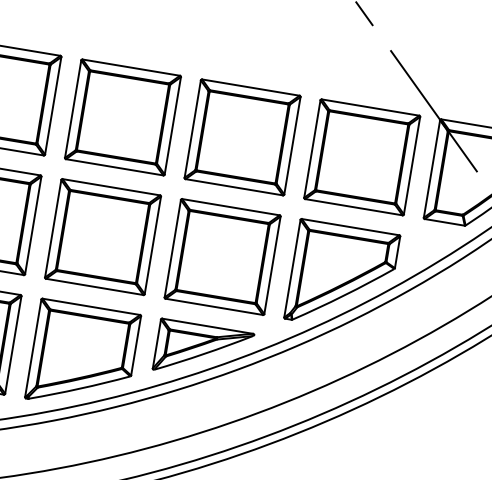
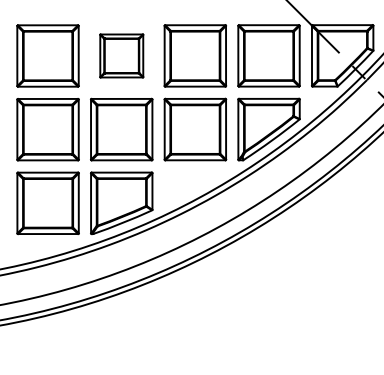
part: (122, 116) -> (121, 55), size x0.7
part: (202, 350) -> (192, 187), removed

